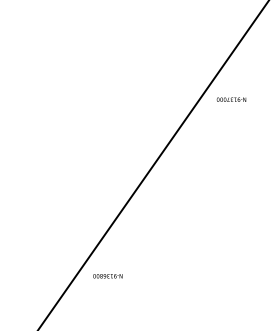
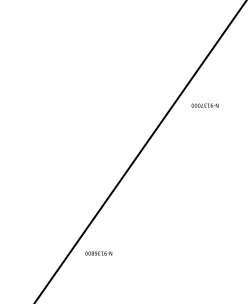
text: (230, 99) -> (204, 105), moved

